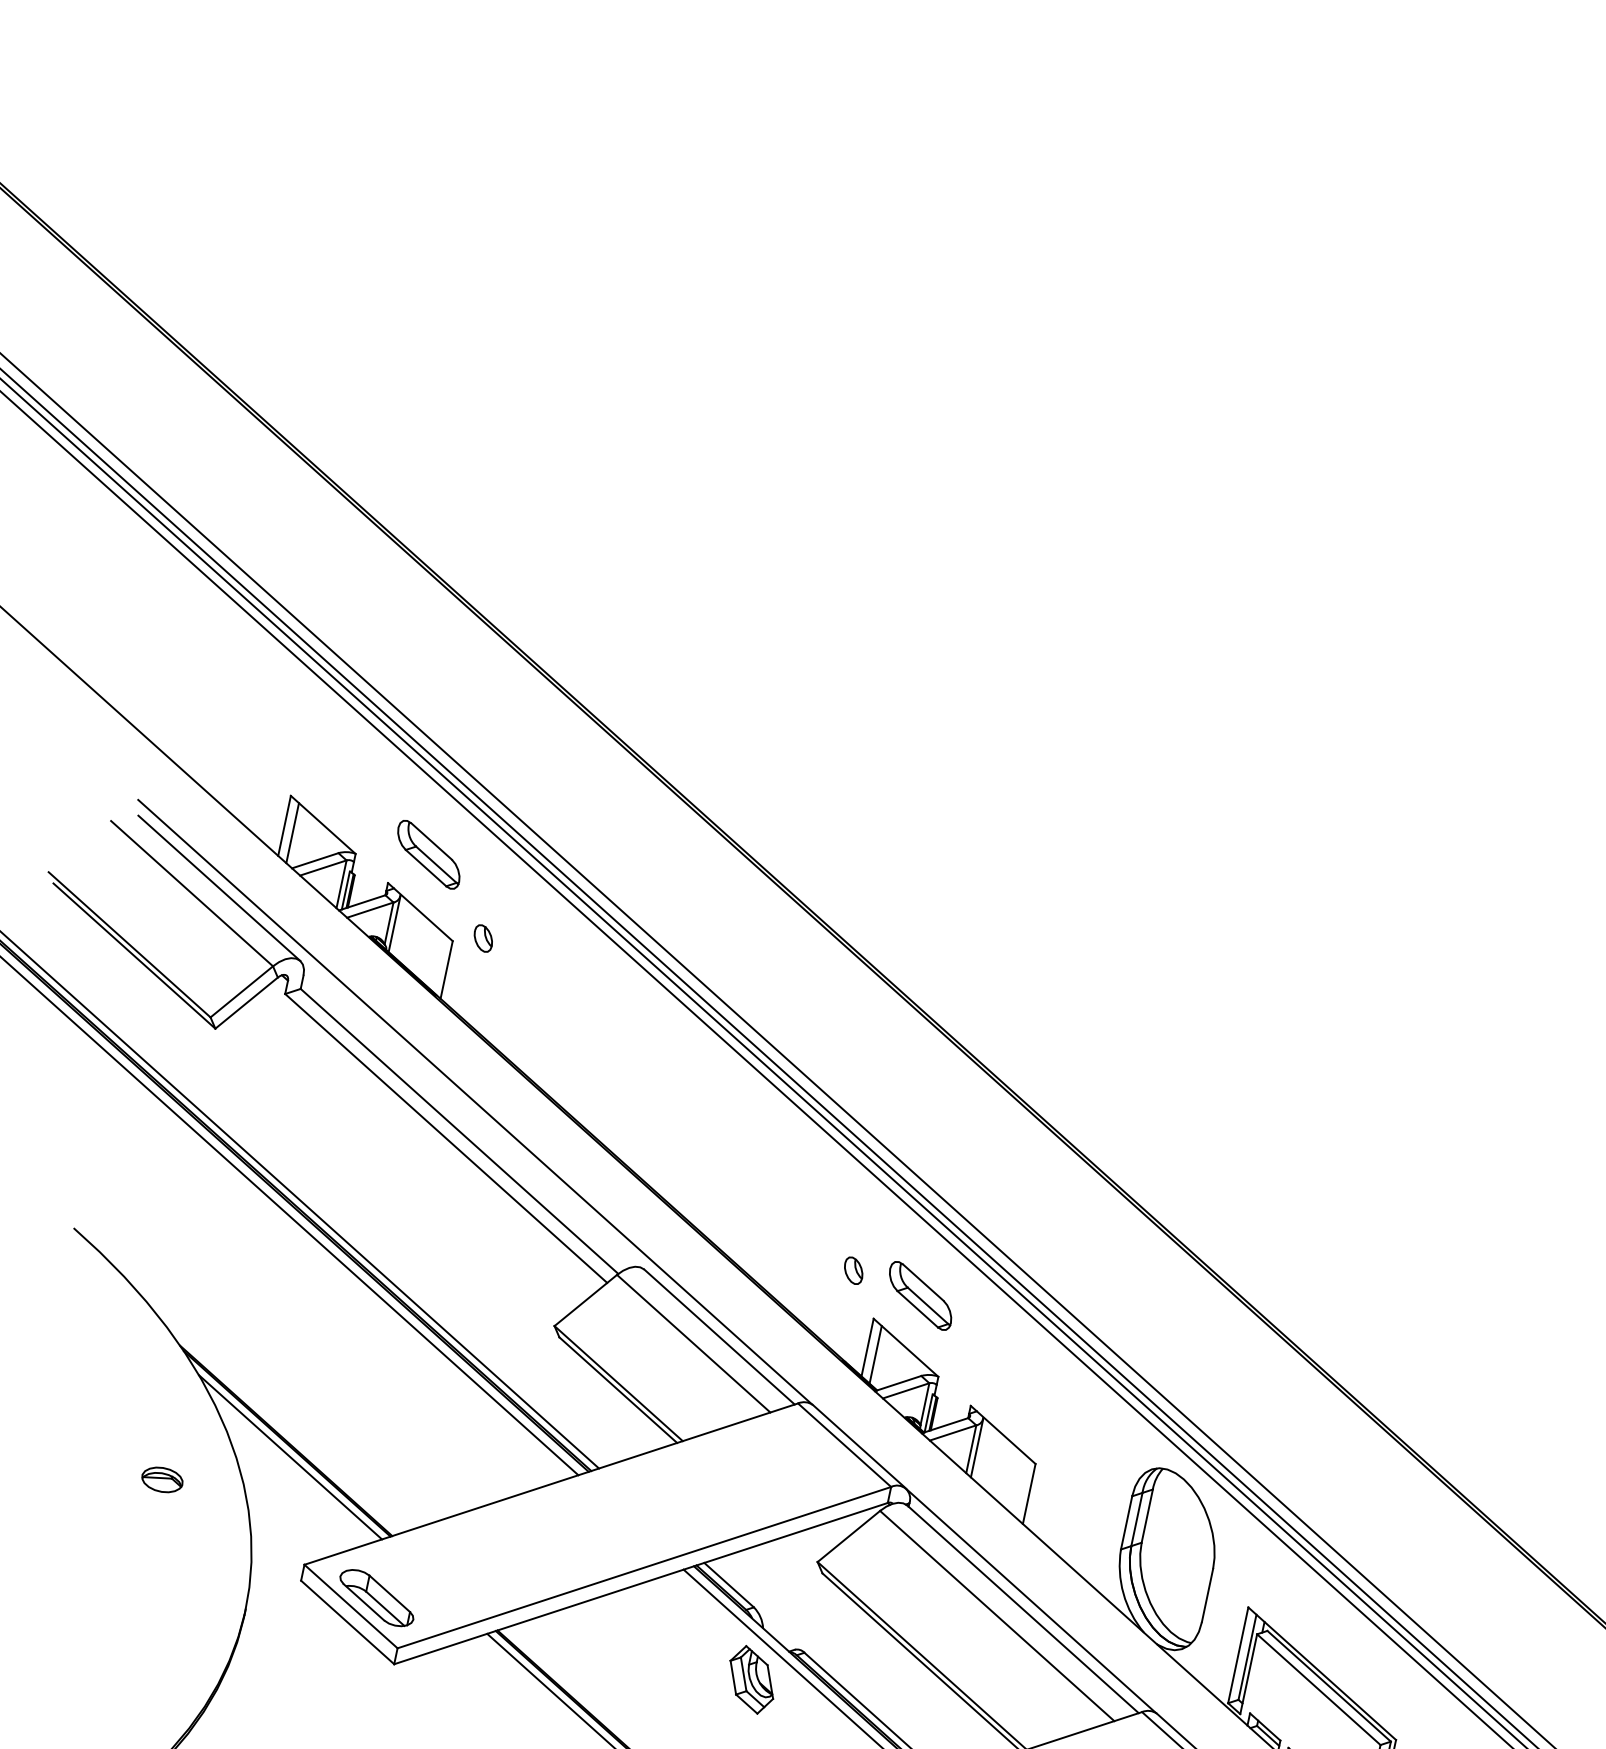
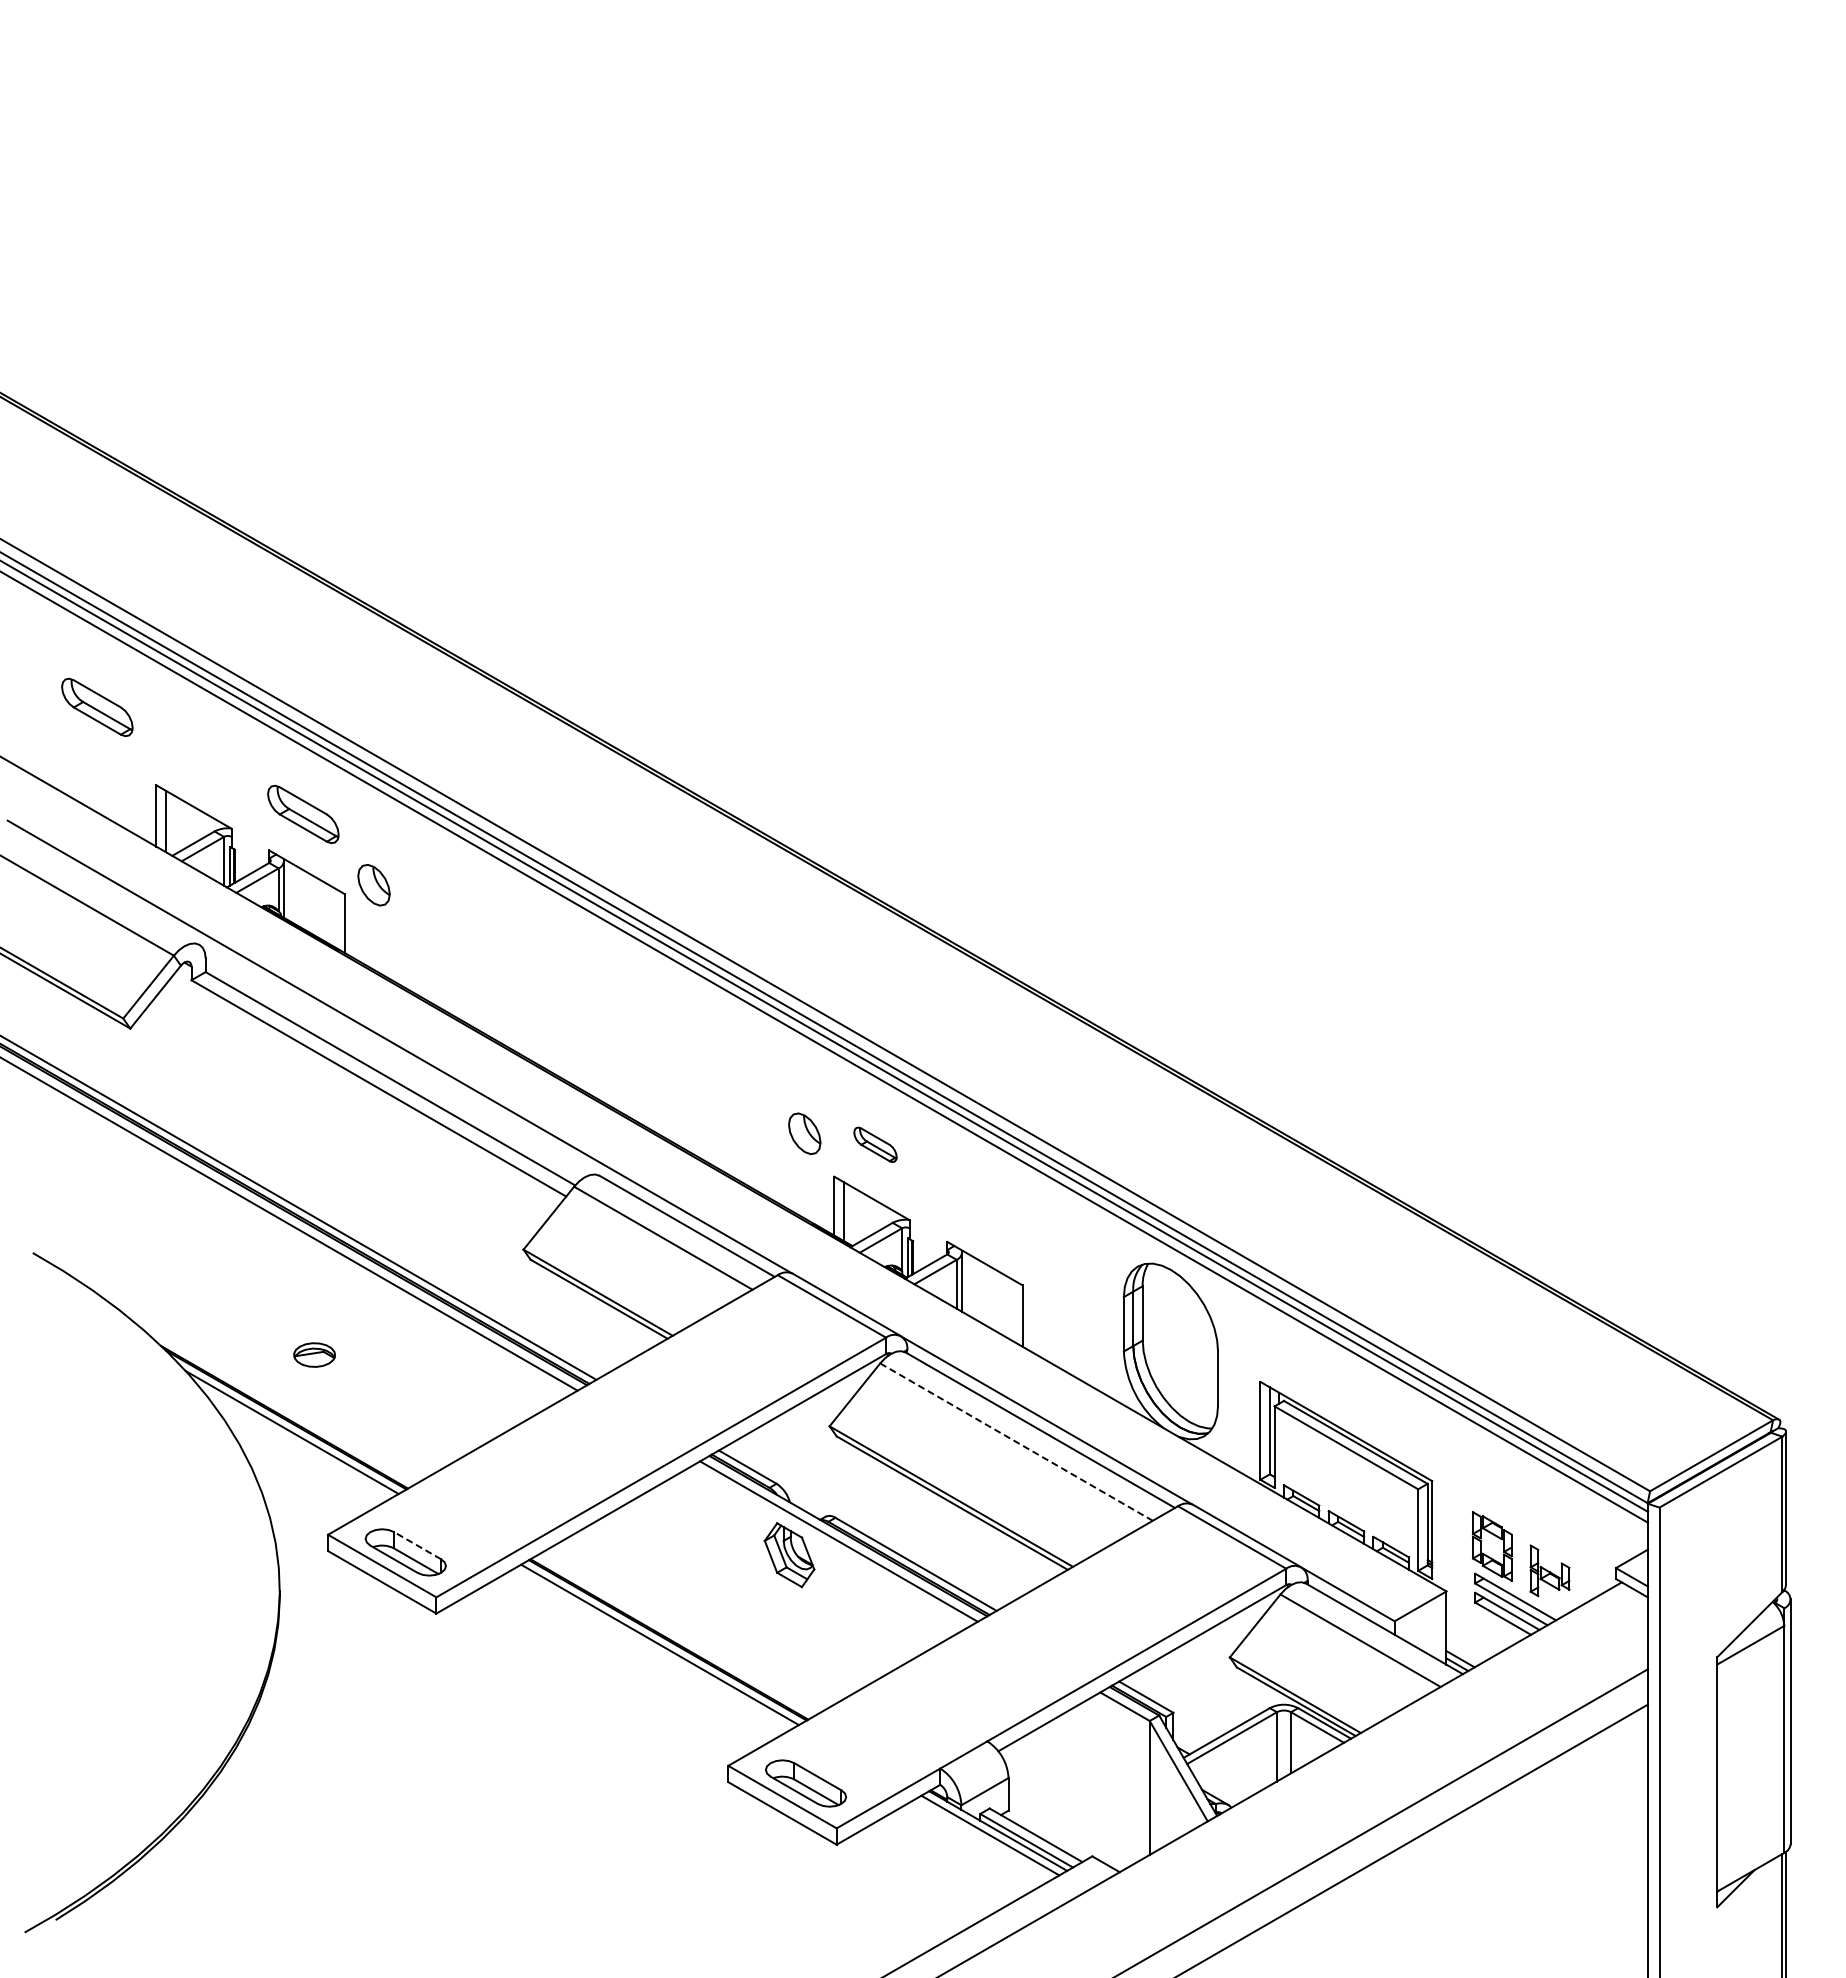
part: (249, 707) -> (97, 707), added
line: (219, 888) -> (105, 890), removed
part: (483, 937) -> (373, 884), size x1.6
part: (853, 1270) -> (804, 1133), size x1.6
part: (920, 1295) -> (875, 1144), size x0.6
part: (162, 1479) -> (314, 1354), moved
line: (389, 1593) -> (417, 1545), solid -> dashed
line: (997, 1616) -> (1016, 1442), solid -> dashed

